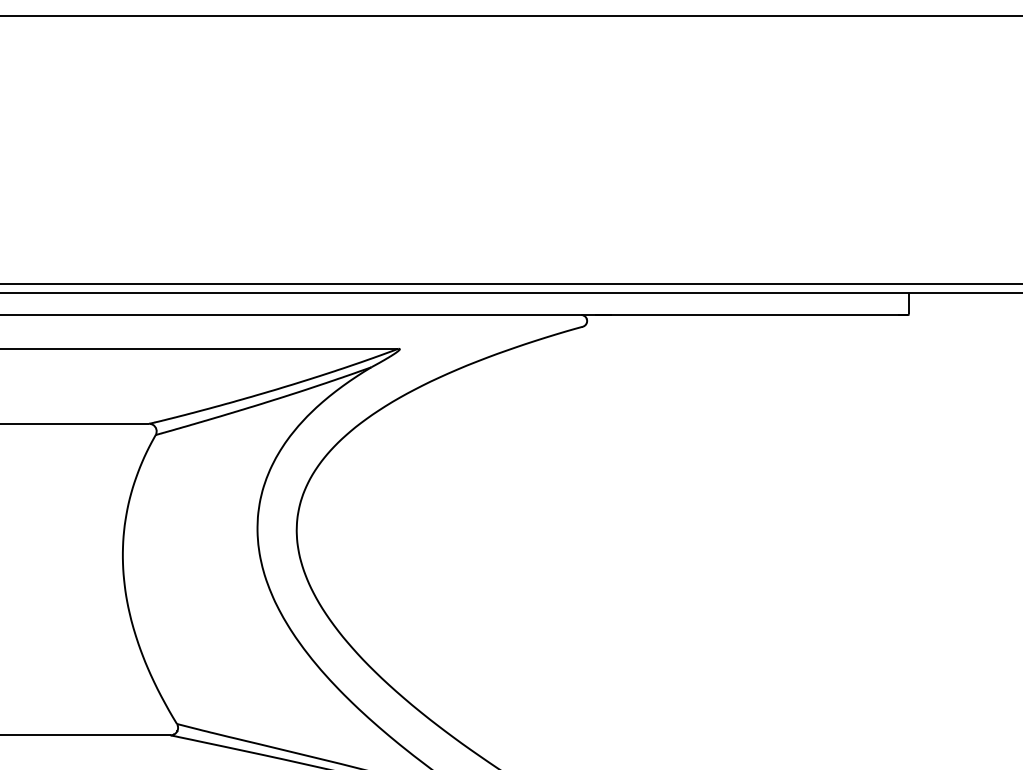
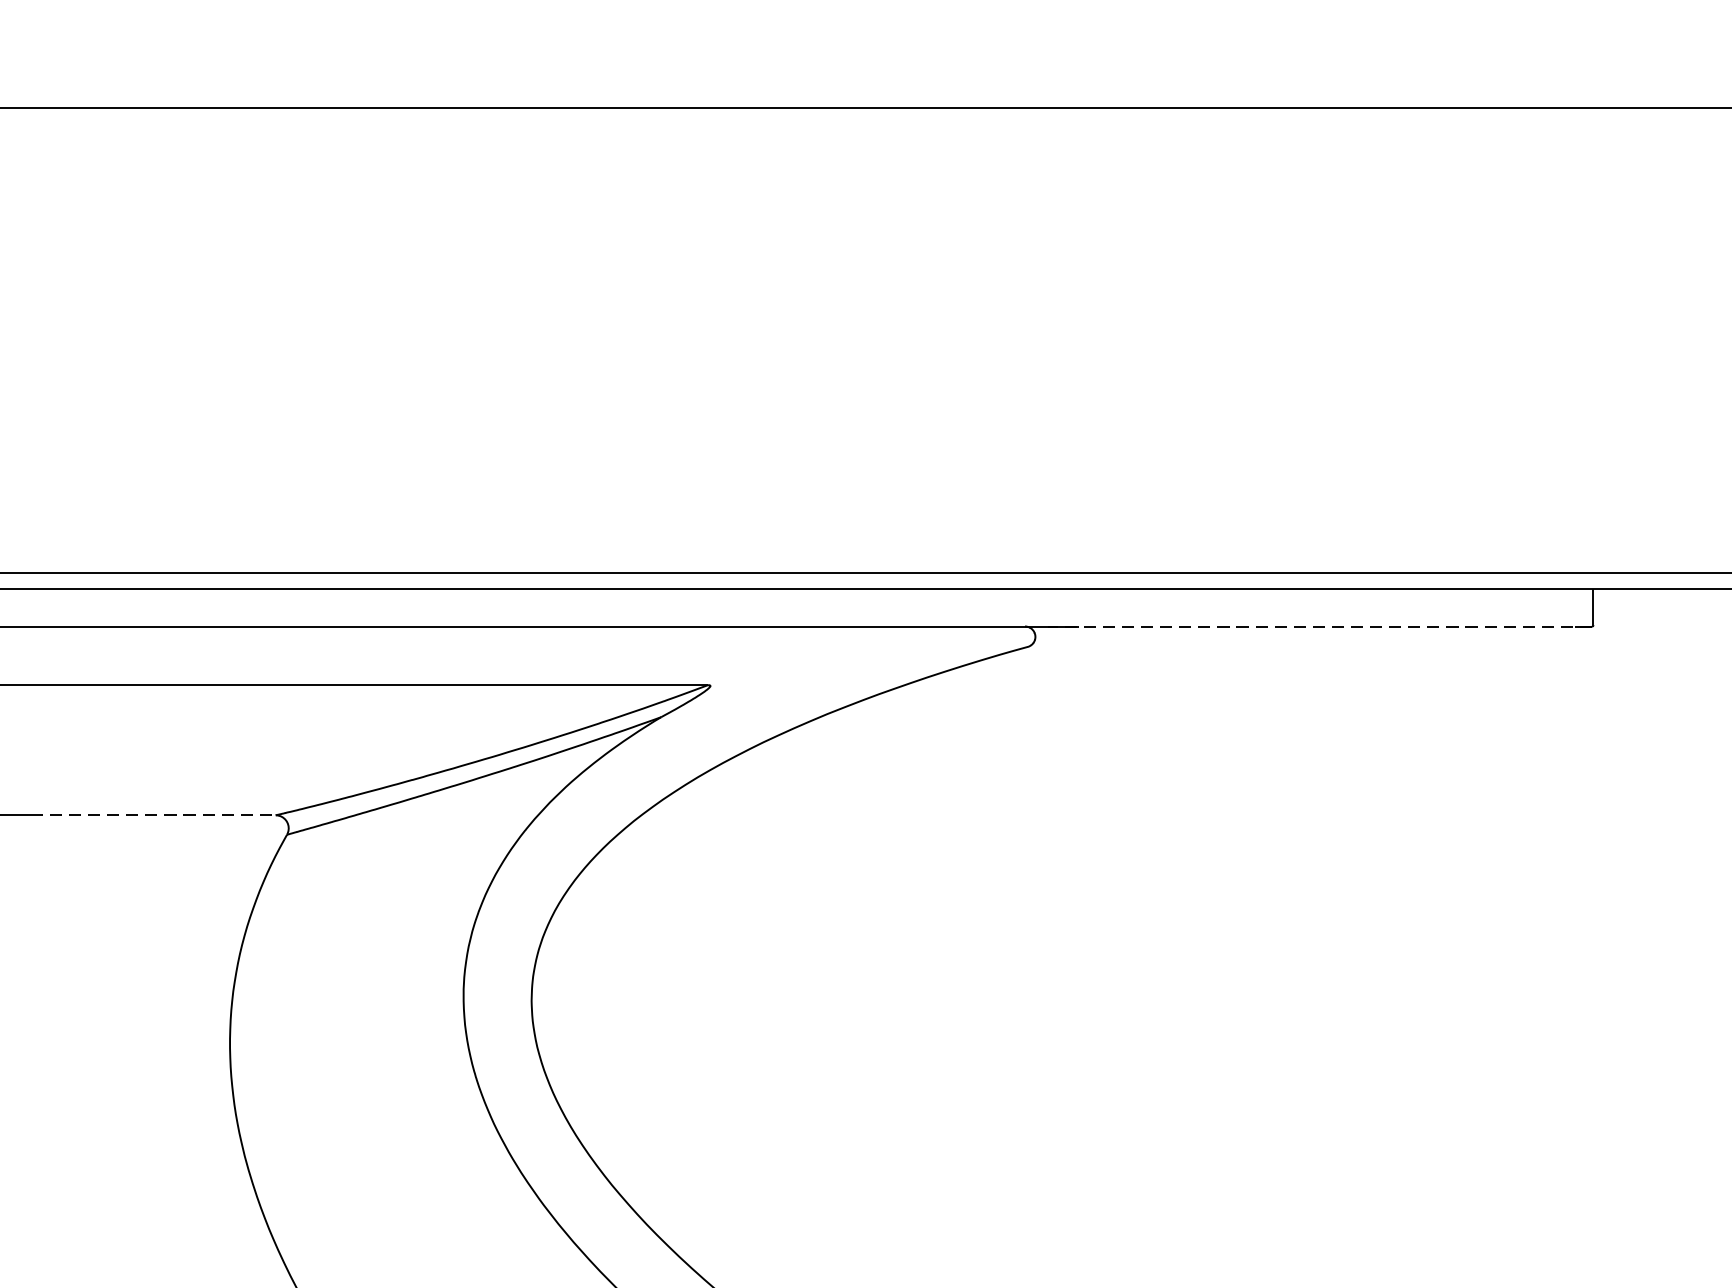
line: (751, 315) -> (1320, 627), solid -> dashed
line: (78, 423) -> (153, 814), solid -> dashed

